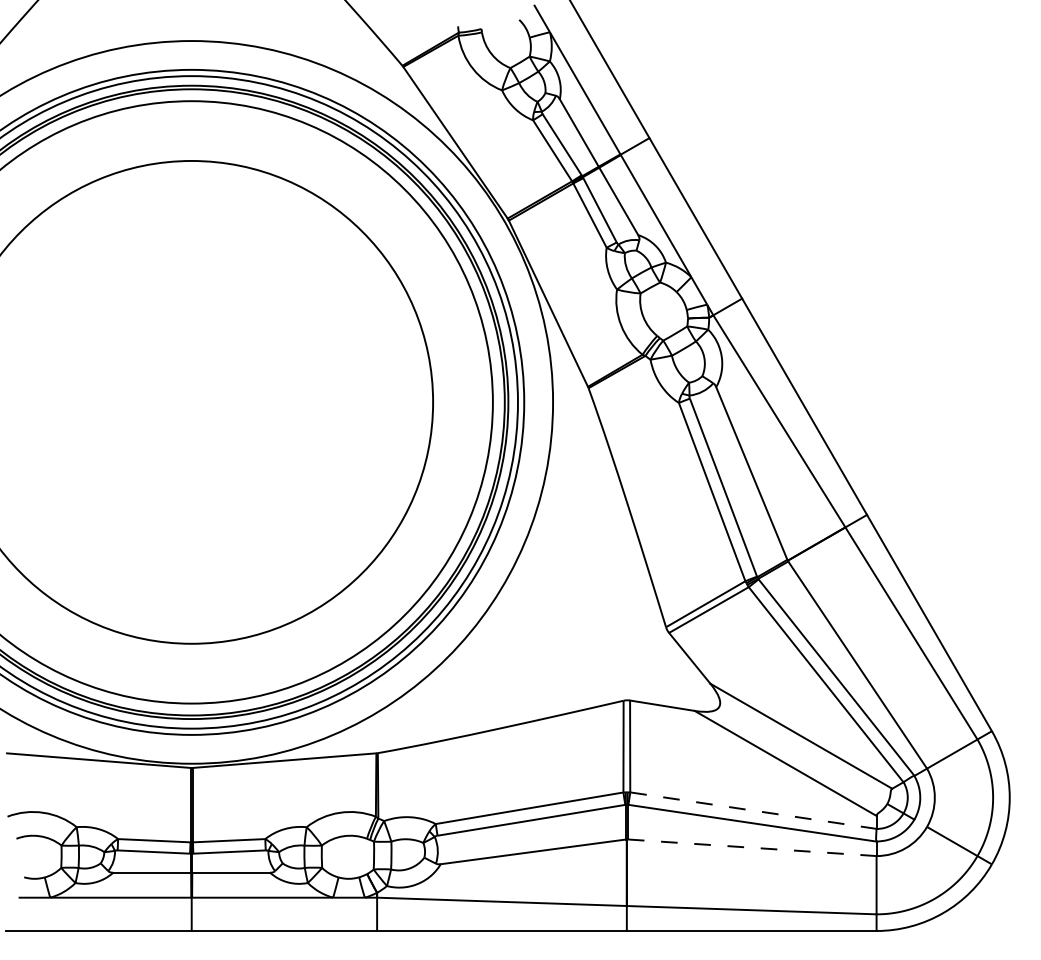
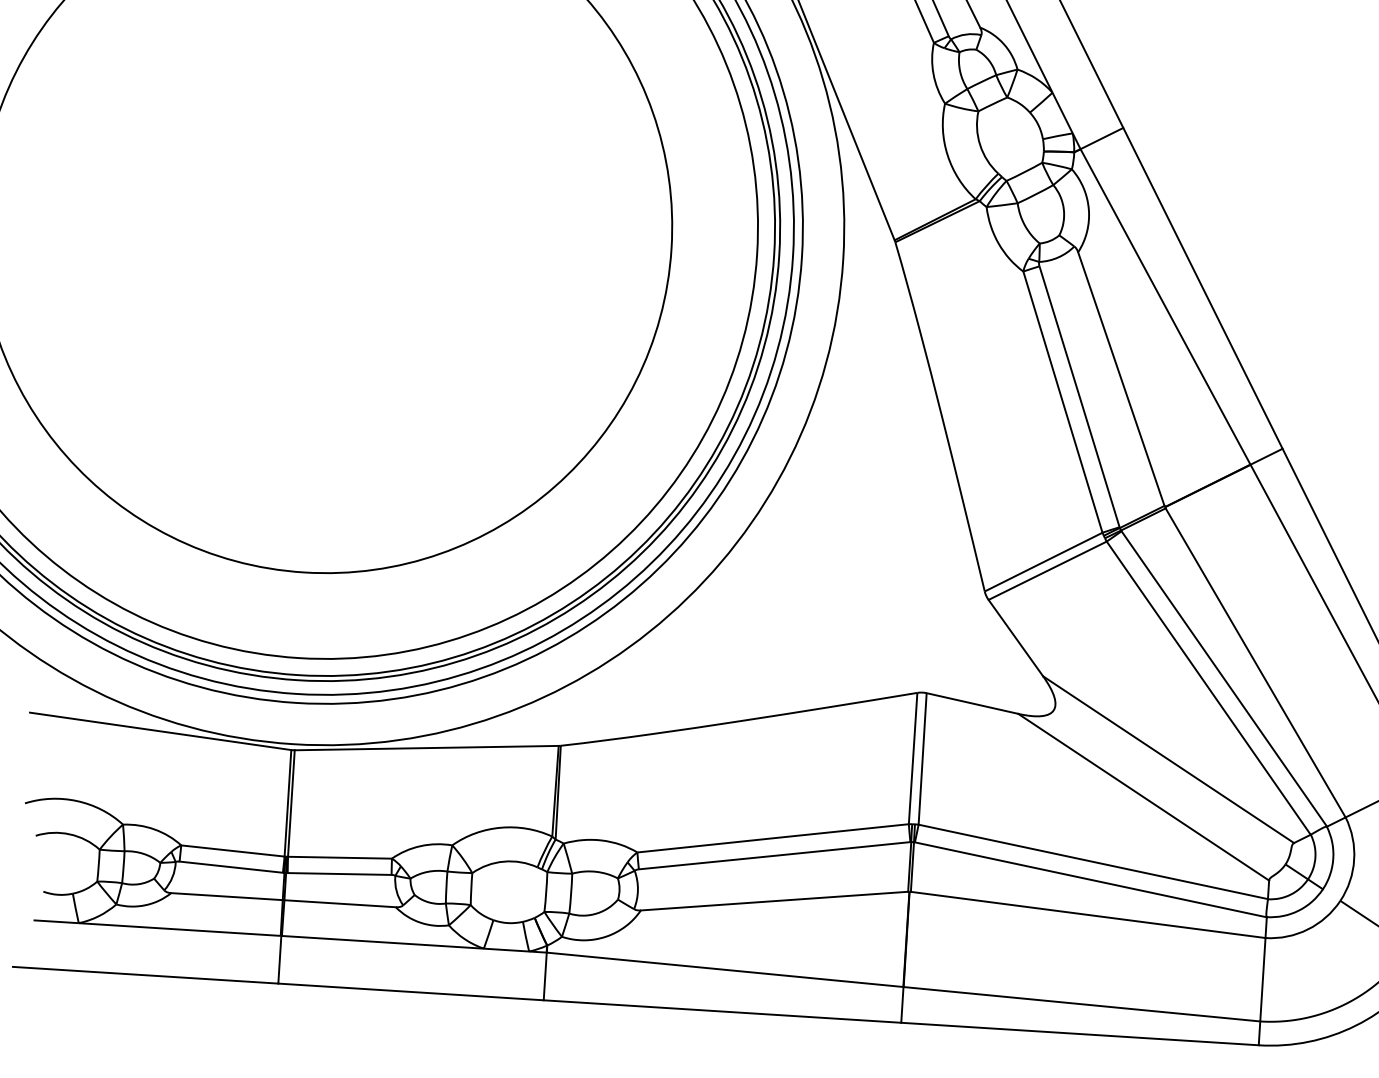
line: (753, 810) -> (1093, 861), dashed -> solid
line: (752, 847) -> (1088, 914), dashed -> solid

